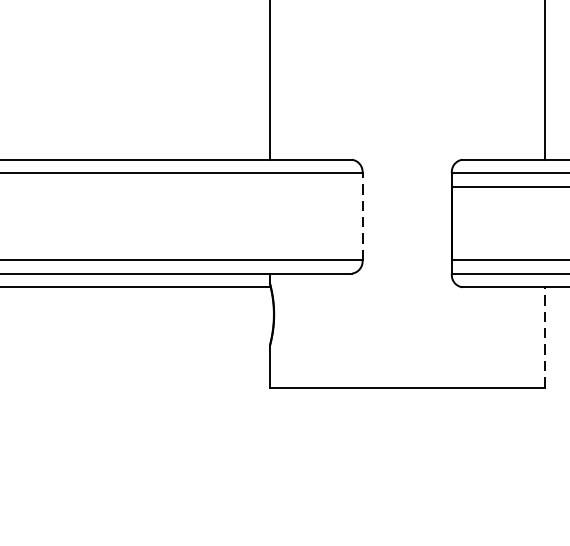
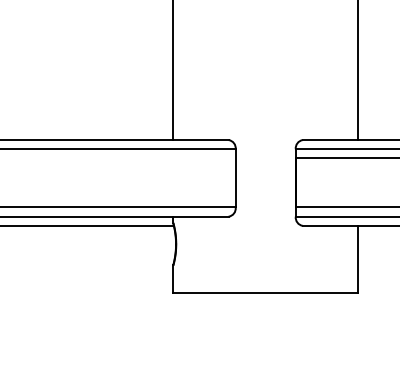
line: (362, 215) -> (235, 177), dashed -> solid
line: (545, 337) -> (358, 259), dashed -> solid

